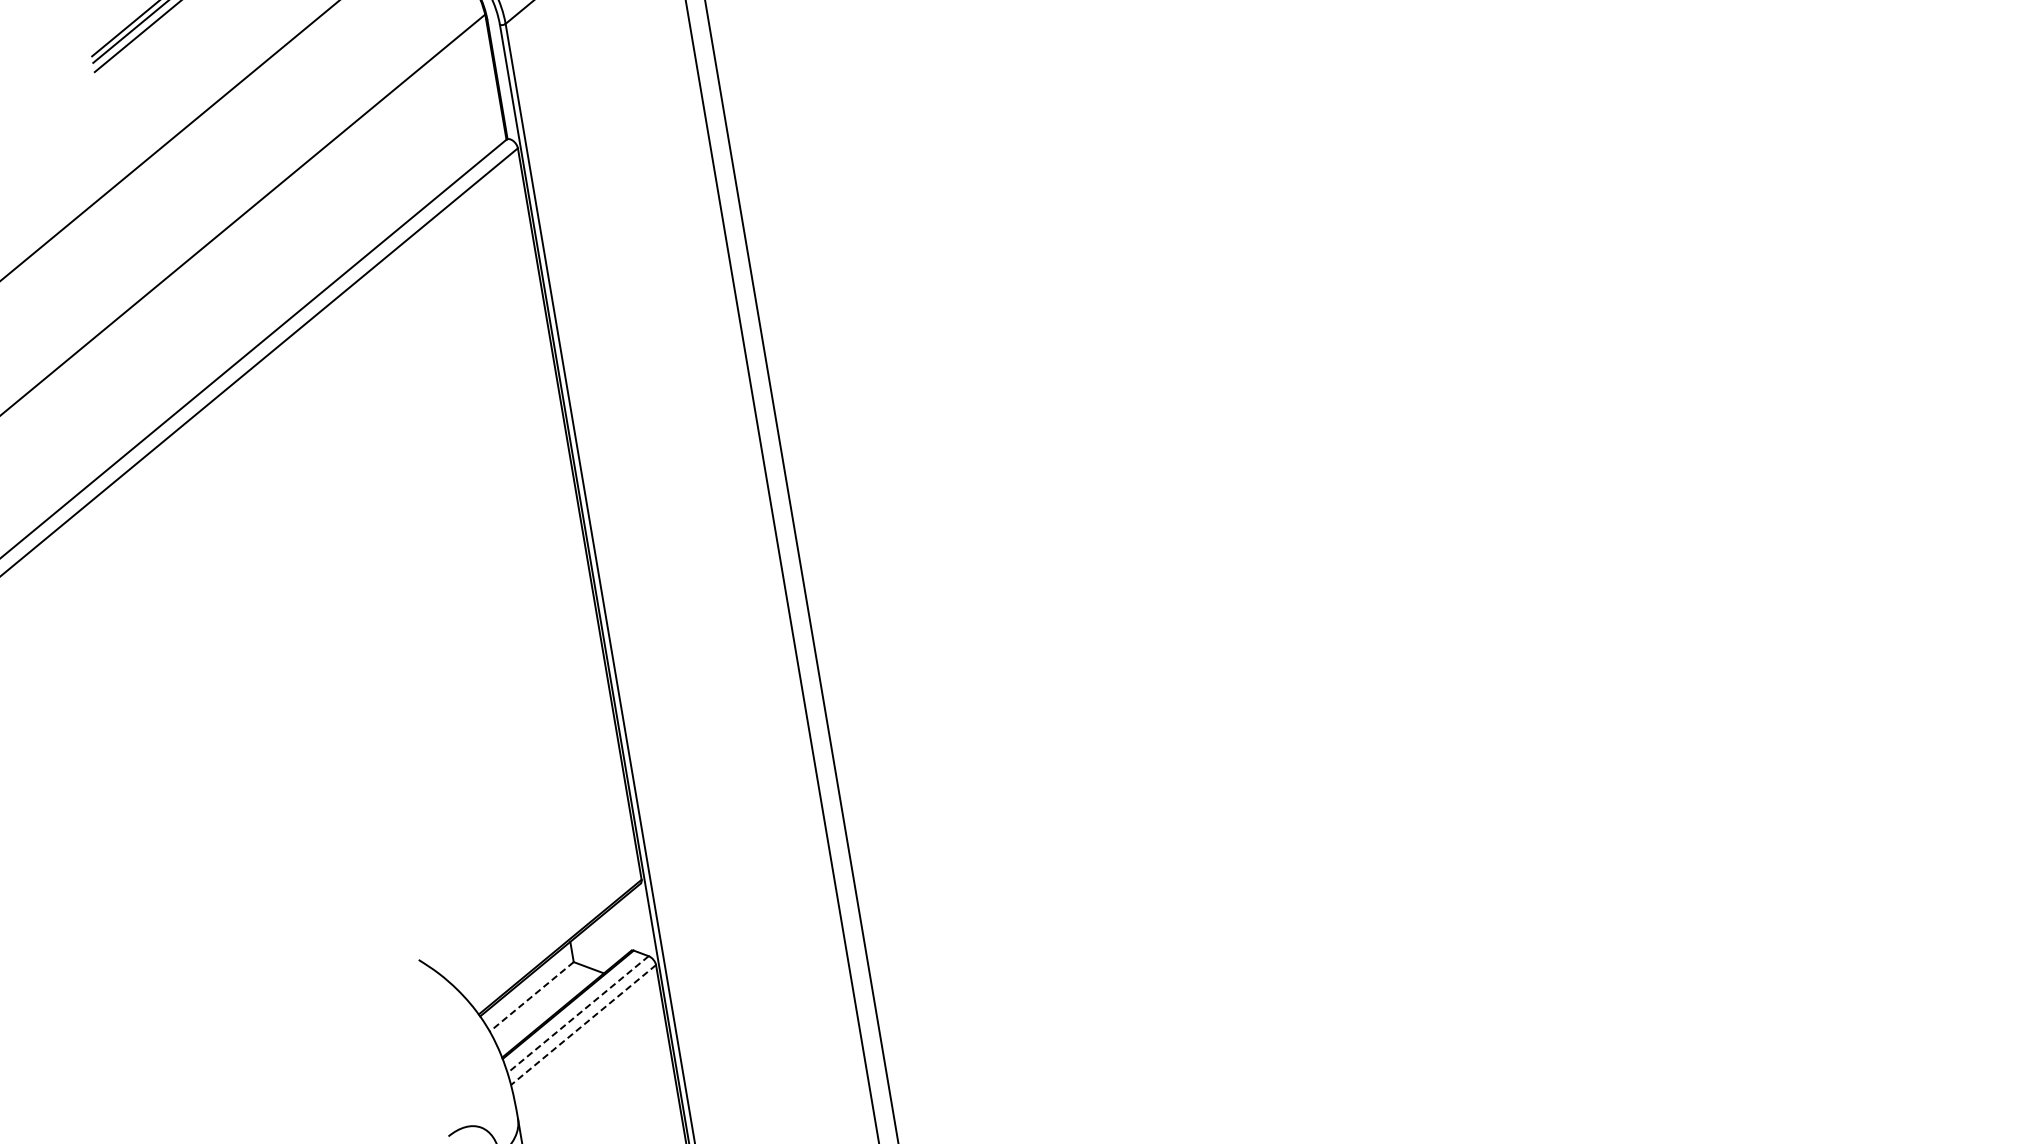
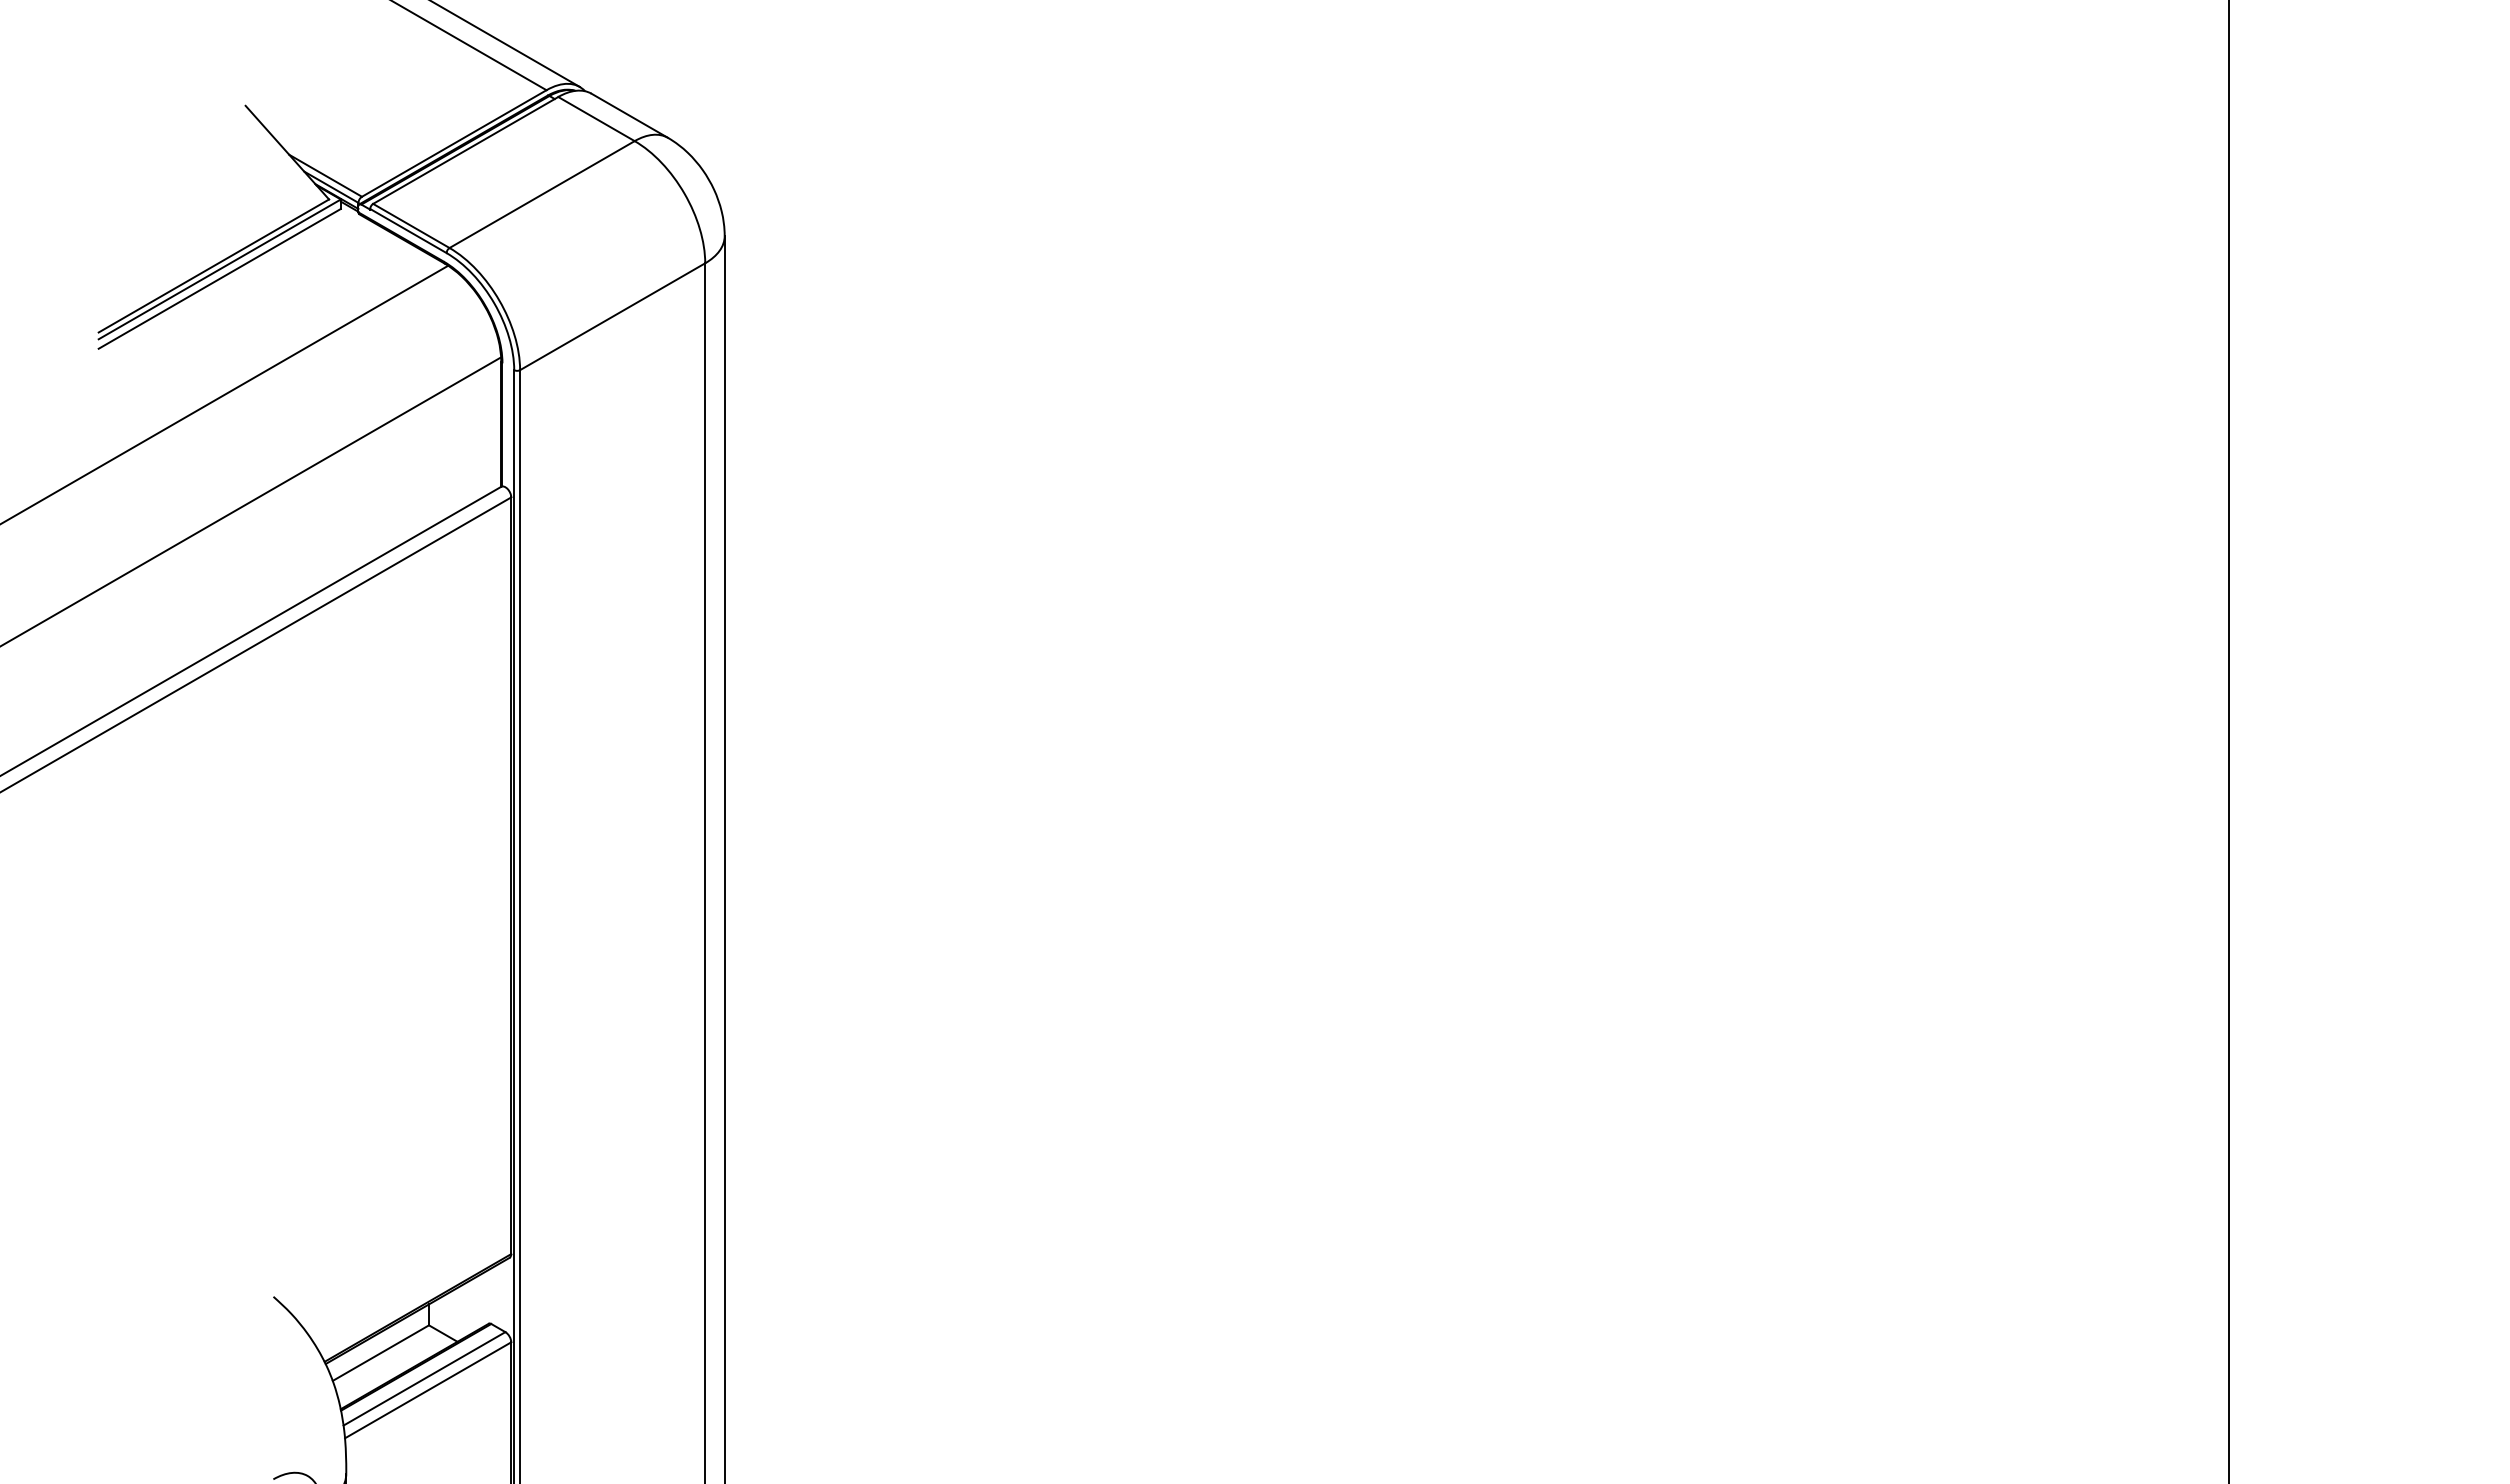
line: (531, 997) -> (380, 1353), dashed -> solid
line: (578, 1015) -> (424, 1379), dashed -> solid
line: (583, 1025) -> (428, 1390), dashed -> solid

